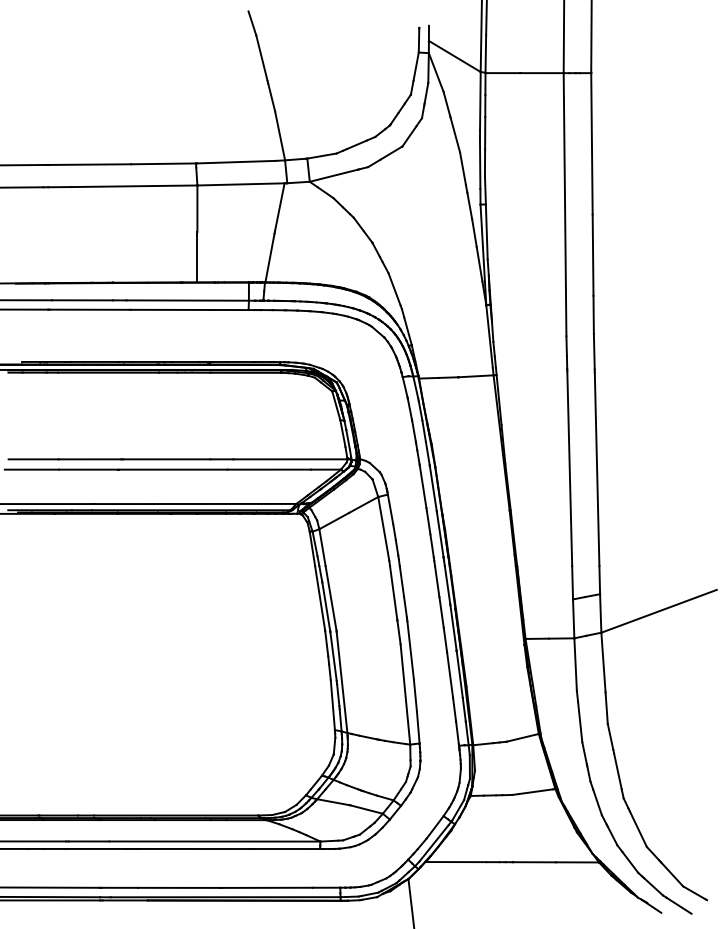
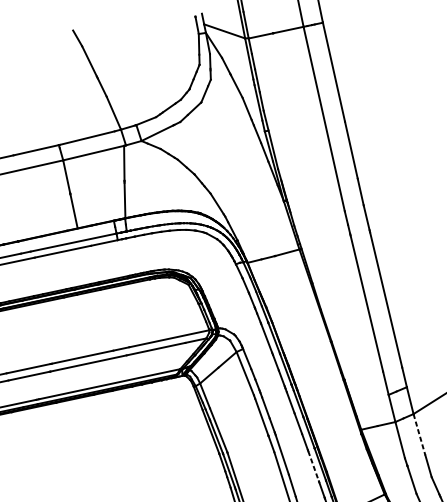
line: (603, 662) -> (419, 434), solid -> dashed
line: (450, 675) -> (314, 466), solid -> dashed

